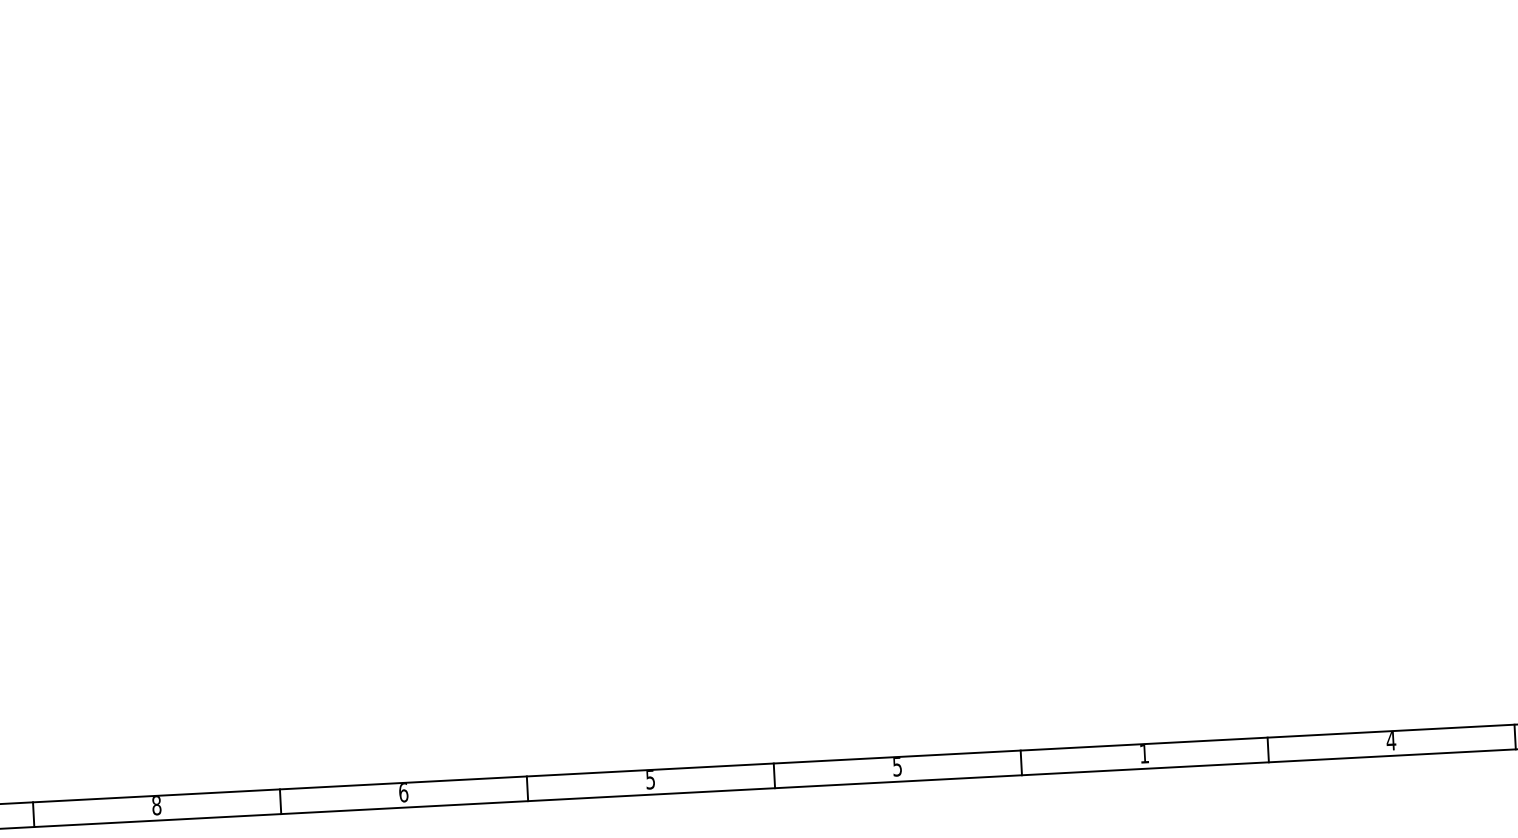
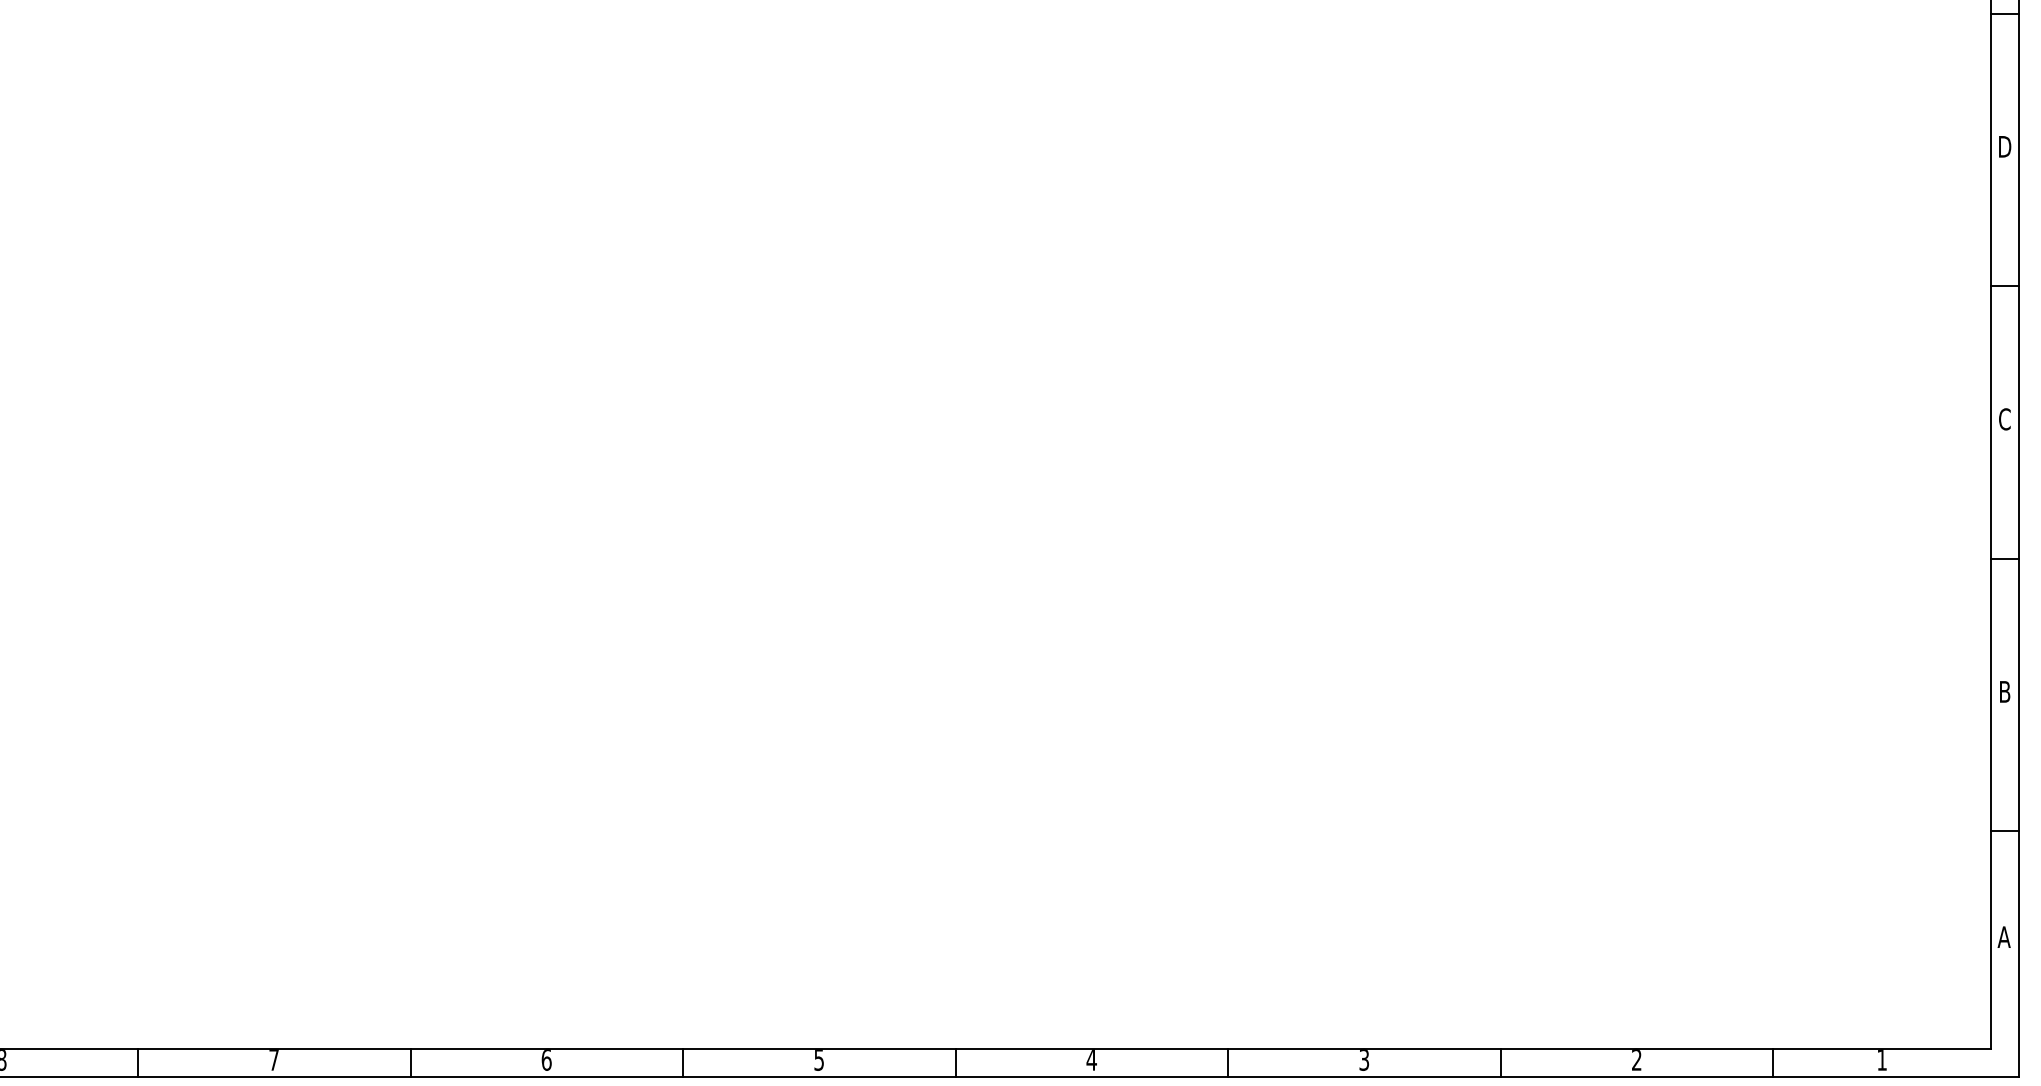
text: (1391, 741) -> (1636, 1060), 4 -> 2
text: (1144, 754) -> (1364, 1060), 1 -> 3
text: (897, 767) -> (1091, 1060), 5 -> 4
text: (157, 805) -> (274, 1060), 8 -> 7

